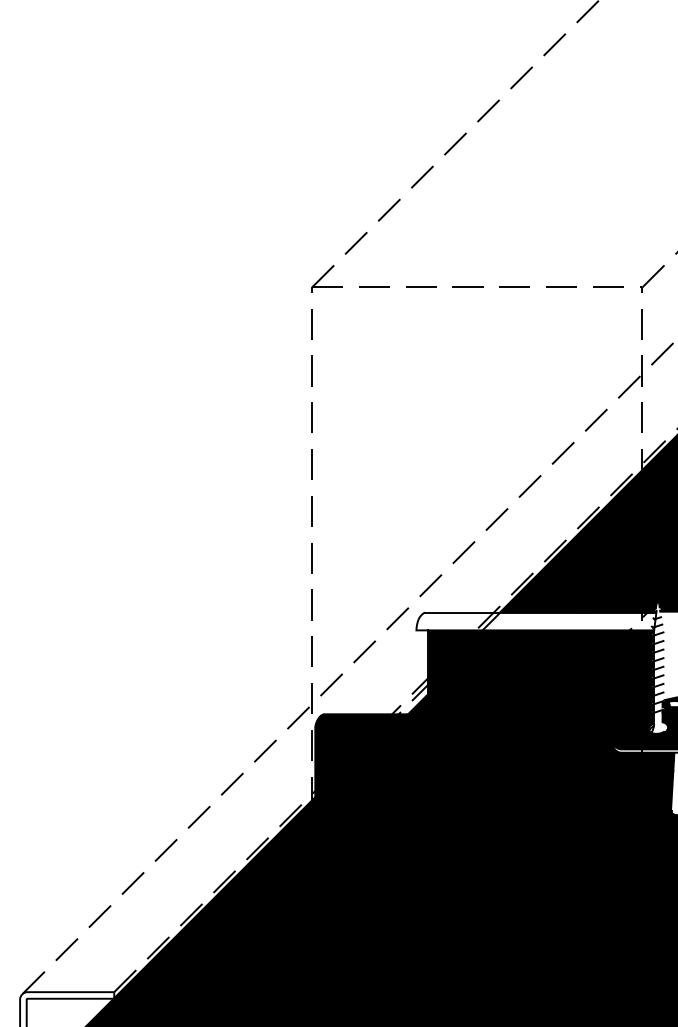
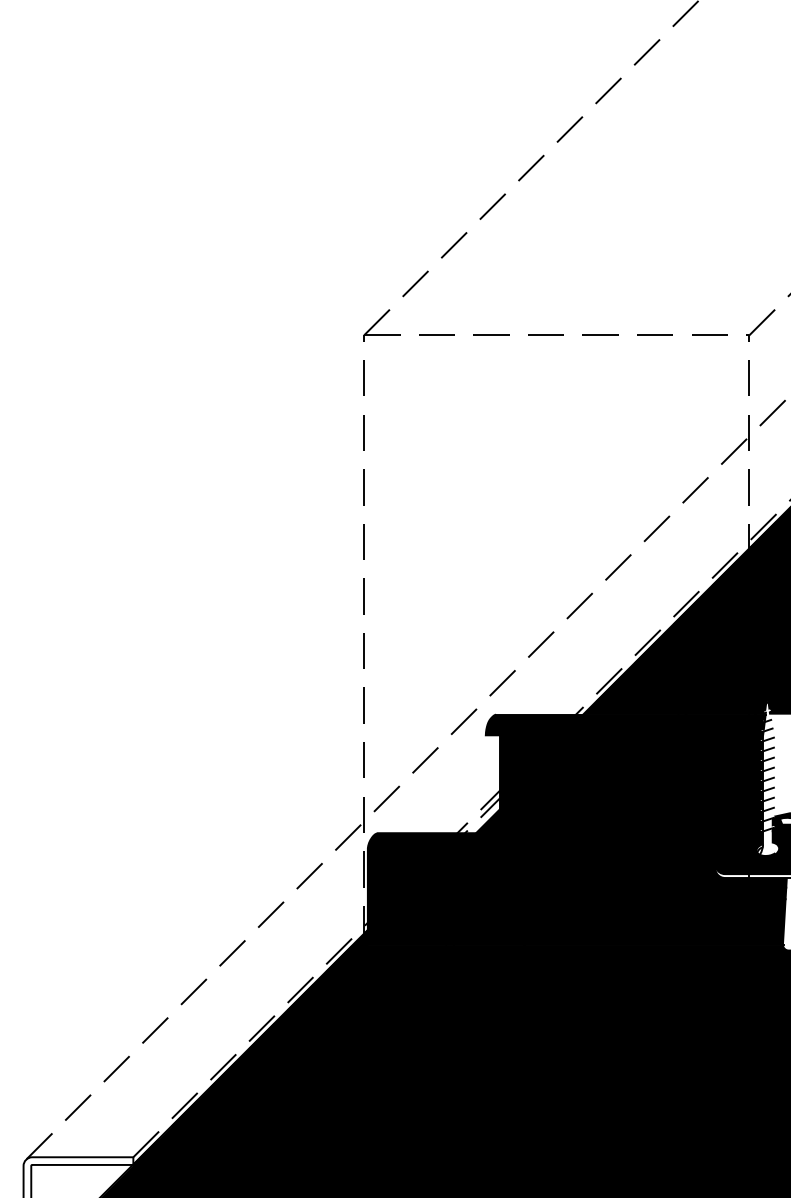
fill: (536, 621) -> (625, 724), added

